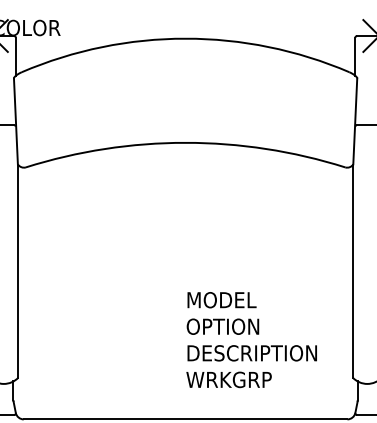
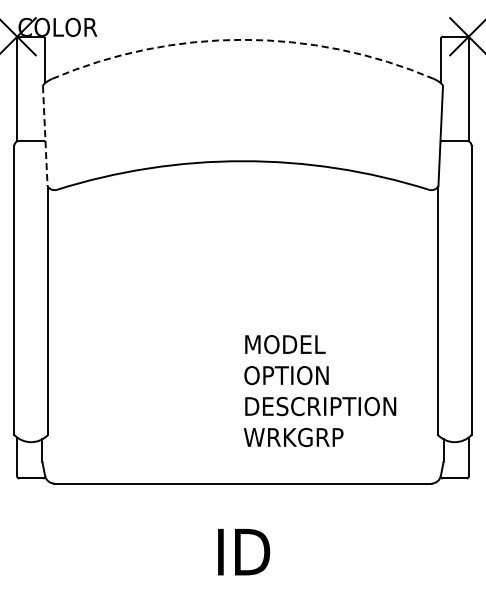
arc: (185, 38) -> (242, 39), solid -> dashed
line: (16, 121) -> (45, 136), solid -> dashed

